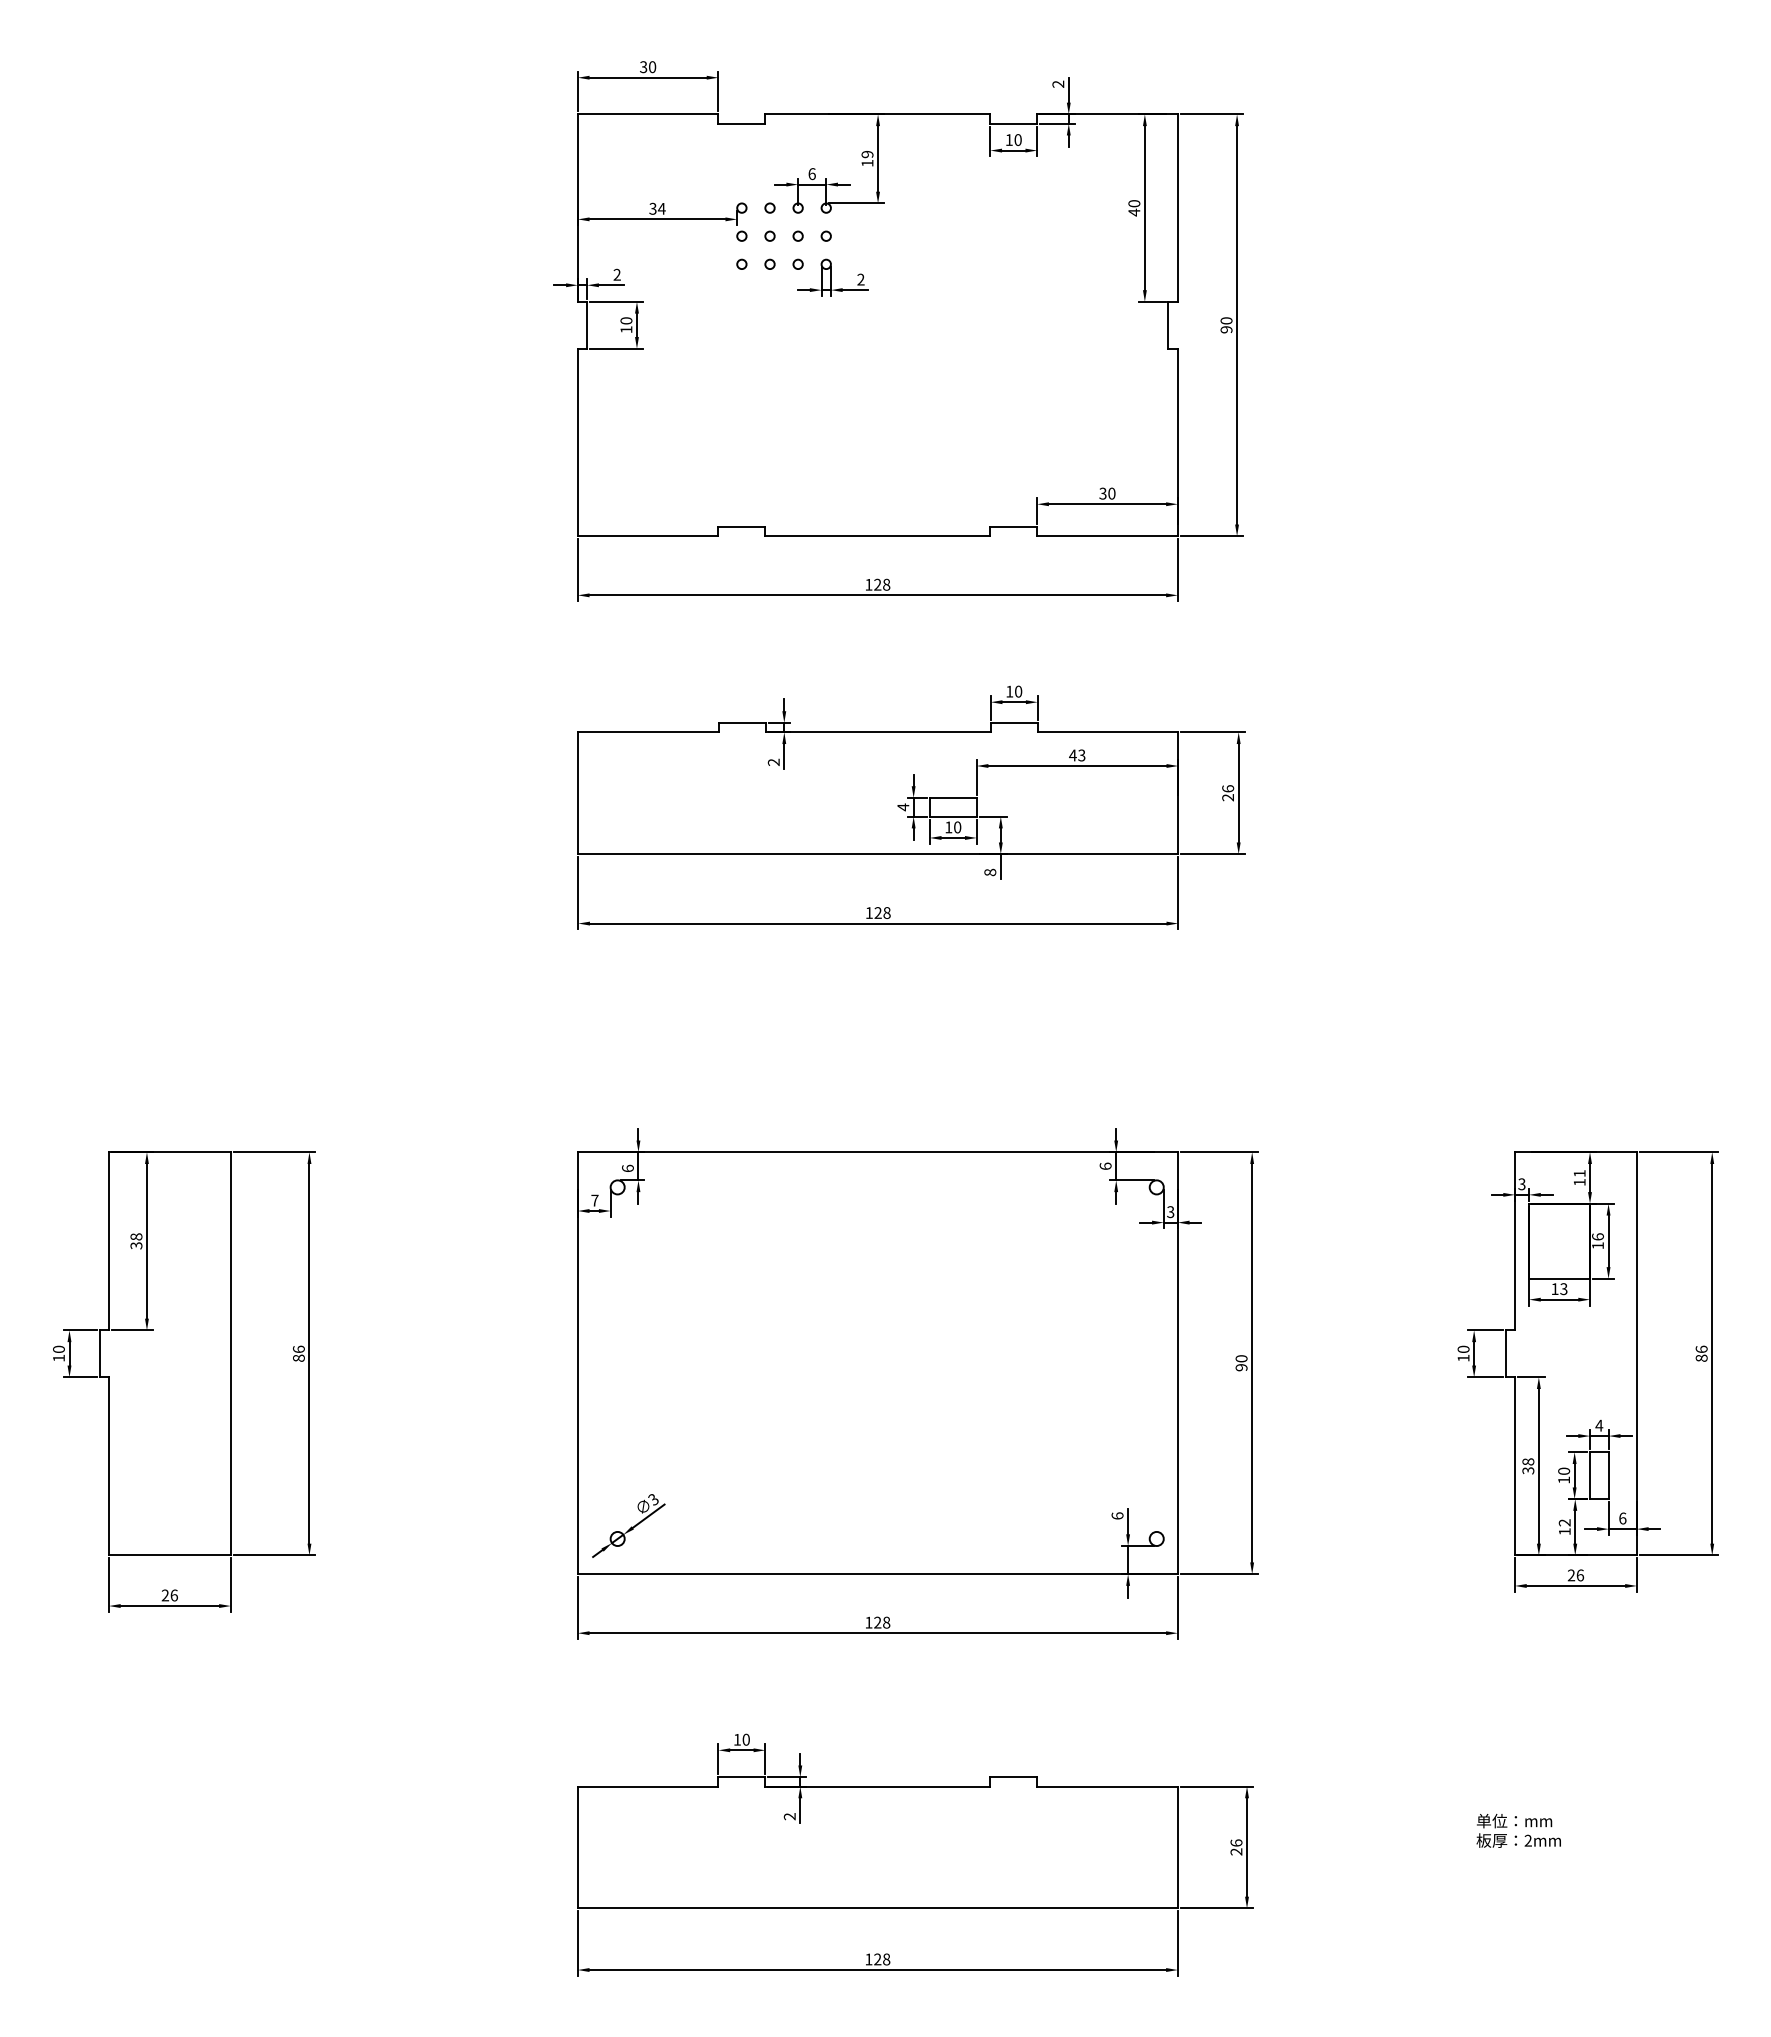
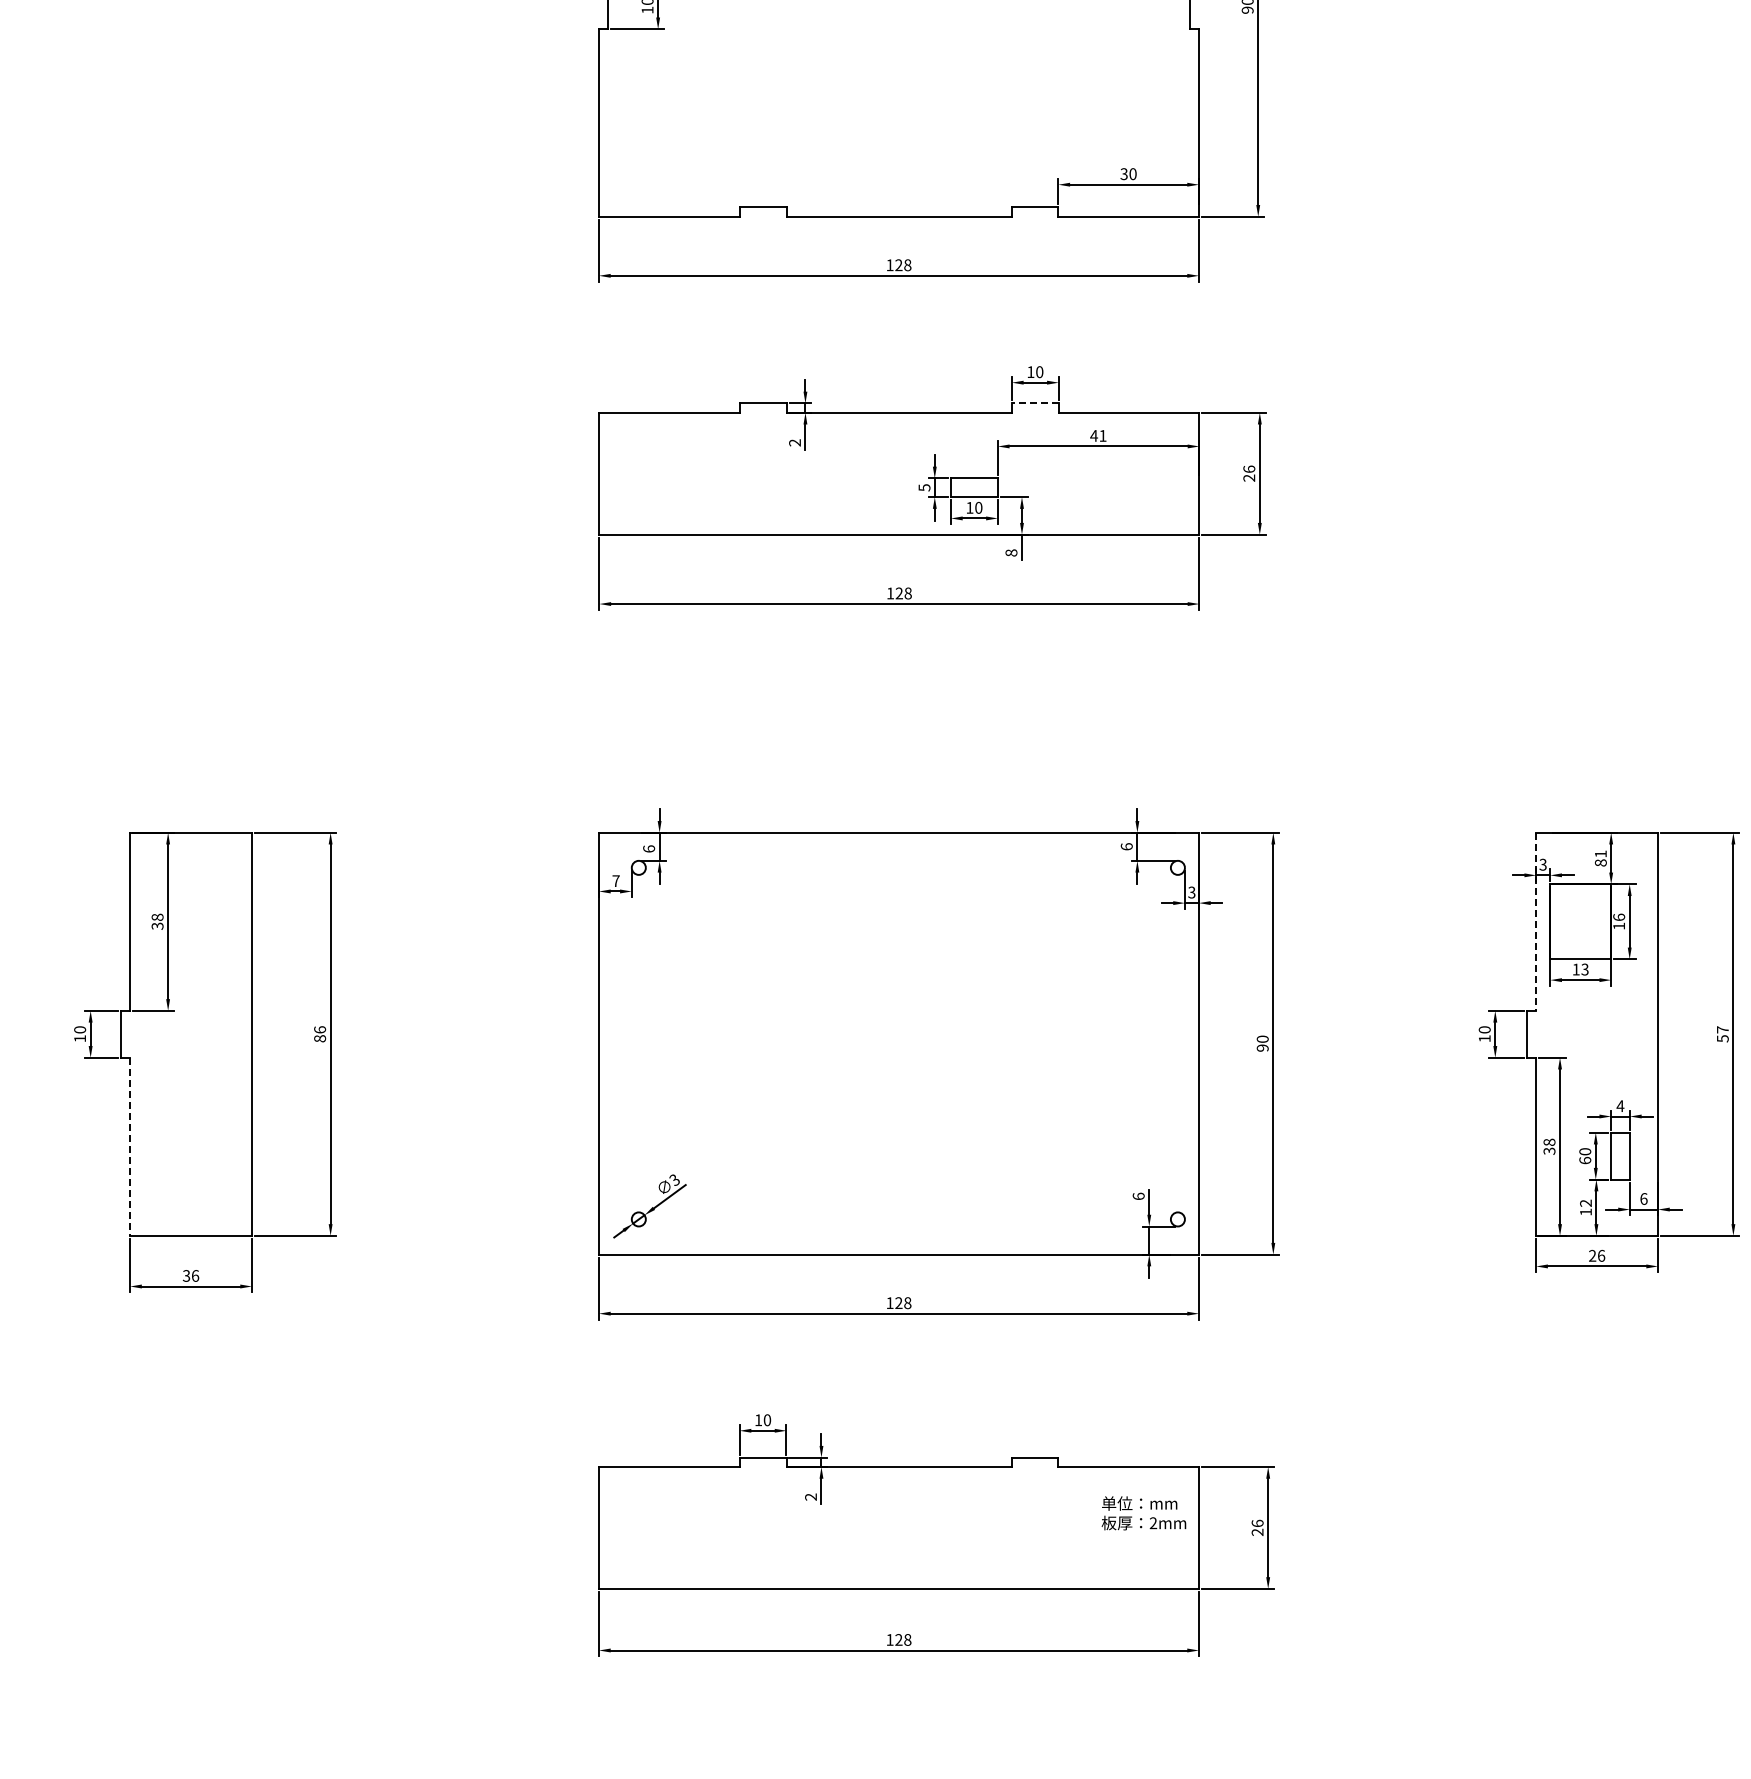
line: (1013, 722) -> (1034, 402), solid -> dashed
text: (1081, 755) -> (1102, 435), 43 -> 41
text: (903, 807) -> (924, 487), 4 -> 5
text: (1579, 1182) -> (1600, 862), 11 -> 81
line: (1515, 1241) -> (1536, 921), solid -> dashed
text: (1701, 1353) -> (1722, 1033), 86 -> 57
line: (108, 1466) -> (129, 1146), solid -> dashed
text: (1564, 1479) -> (1585, 1159), 10 -> 60
text: (165, 1595) -> (186, 1275), 26 -> 36
text: (1518, 1830) -> (1143, 1512), moved

